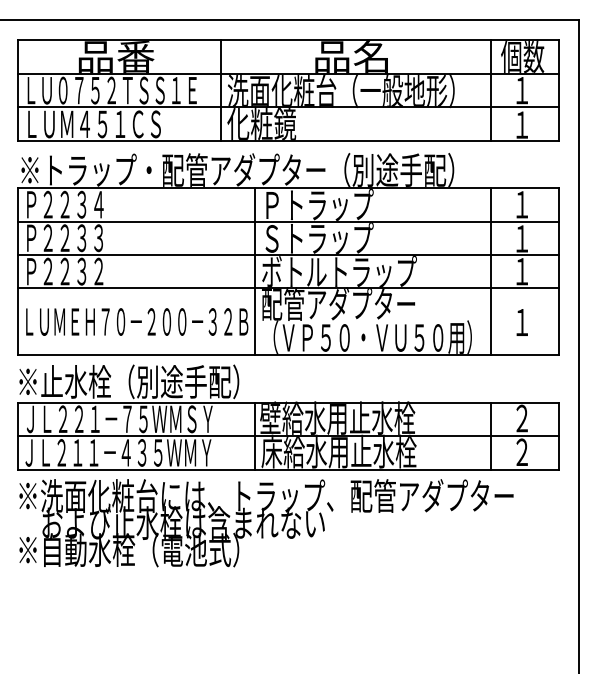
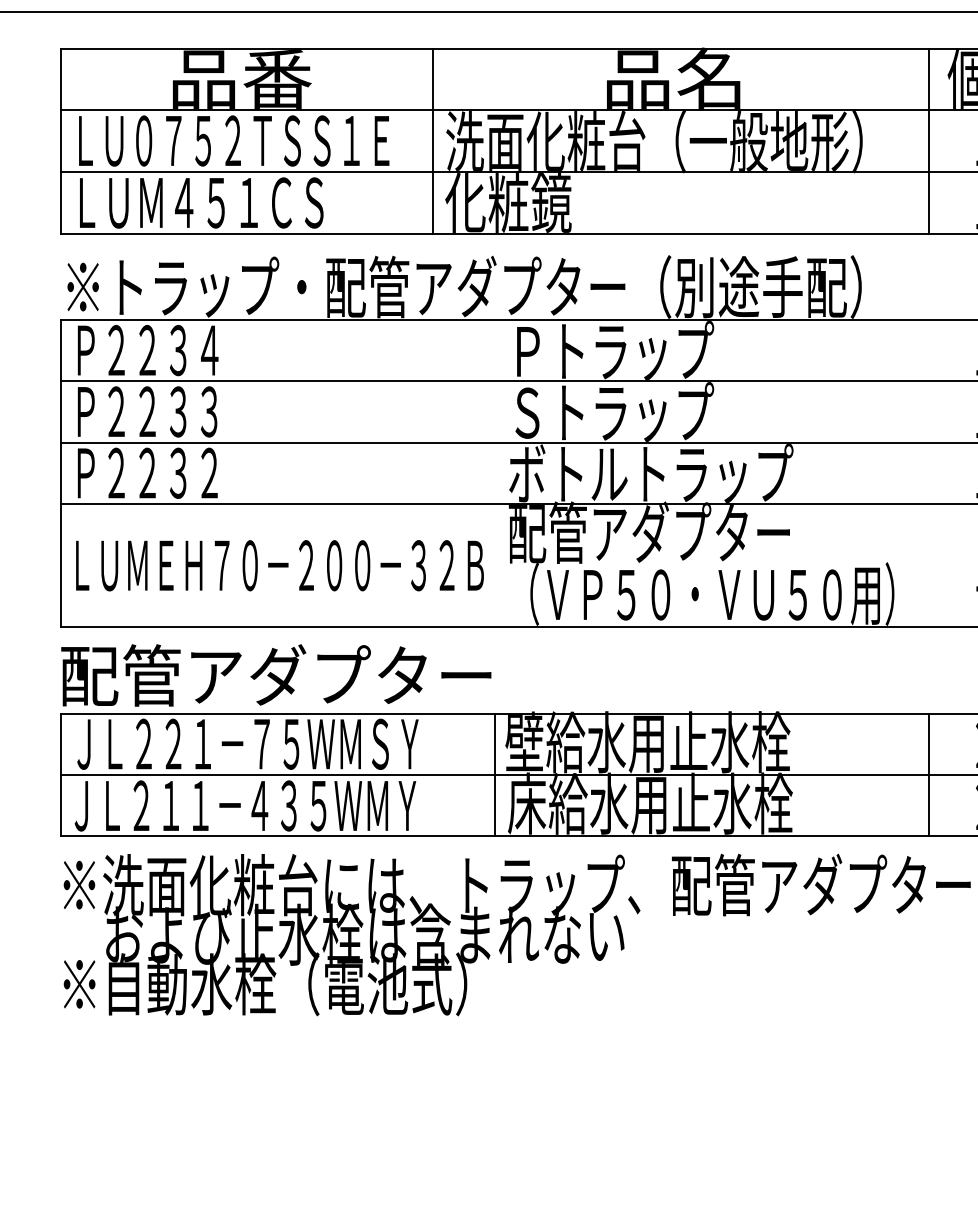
line: (254, 271) -> (495, 472), removed
line: (491, 271) -> (930, 472), removed
text: (135, 381) -> (276, 674), ※止水栓（別途手配） -> 配管アダプター

